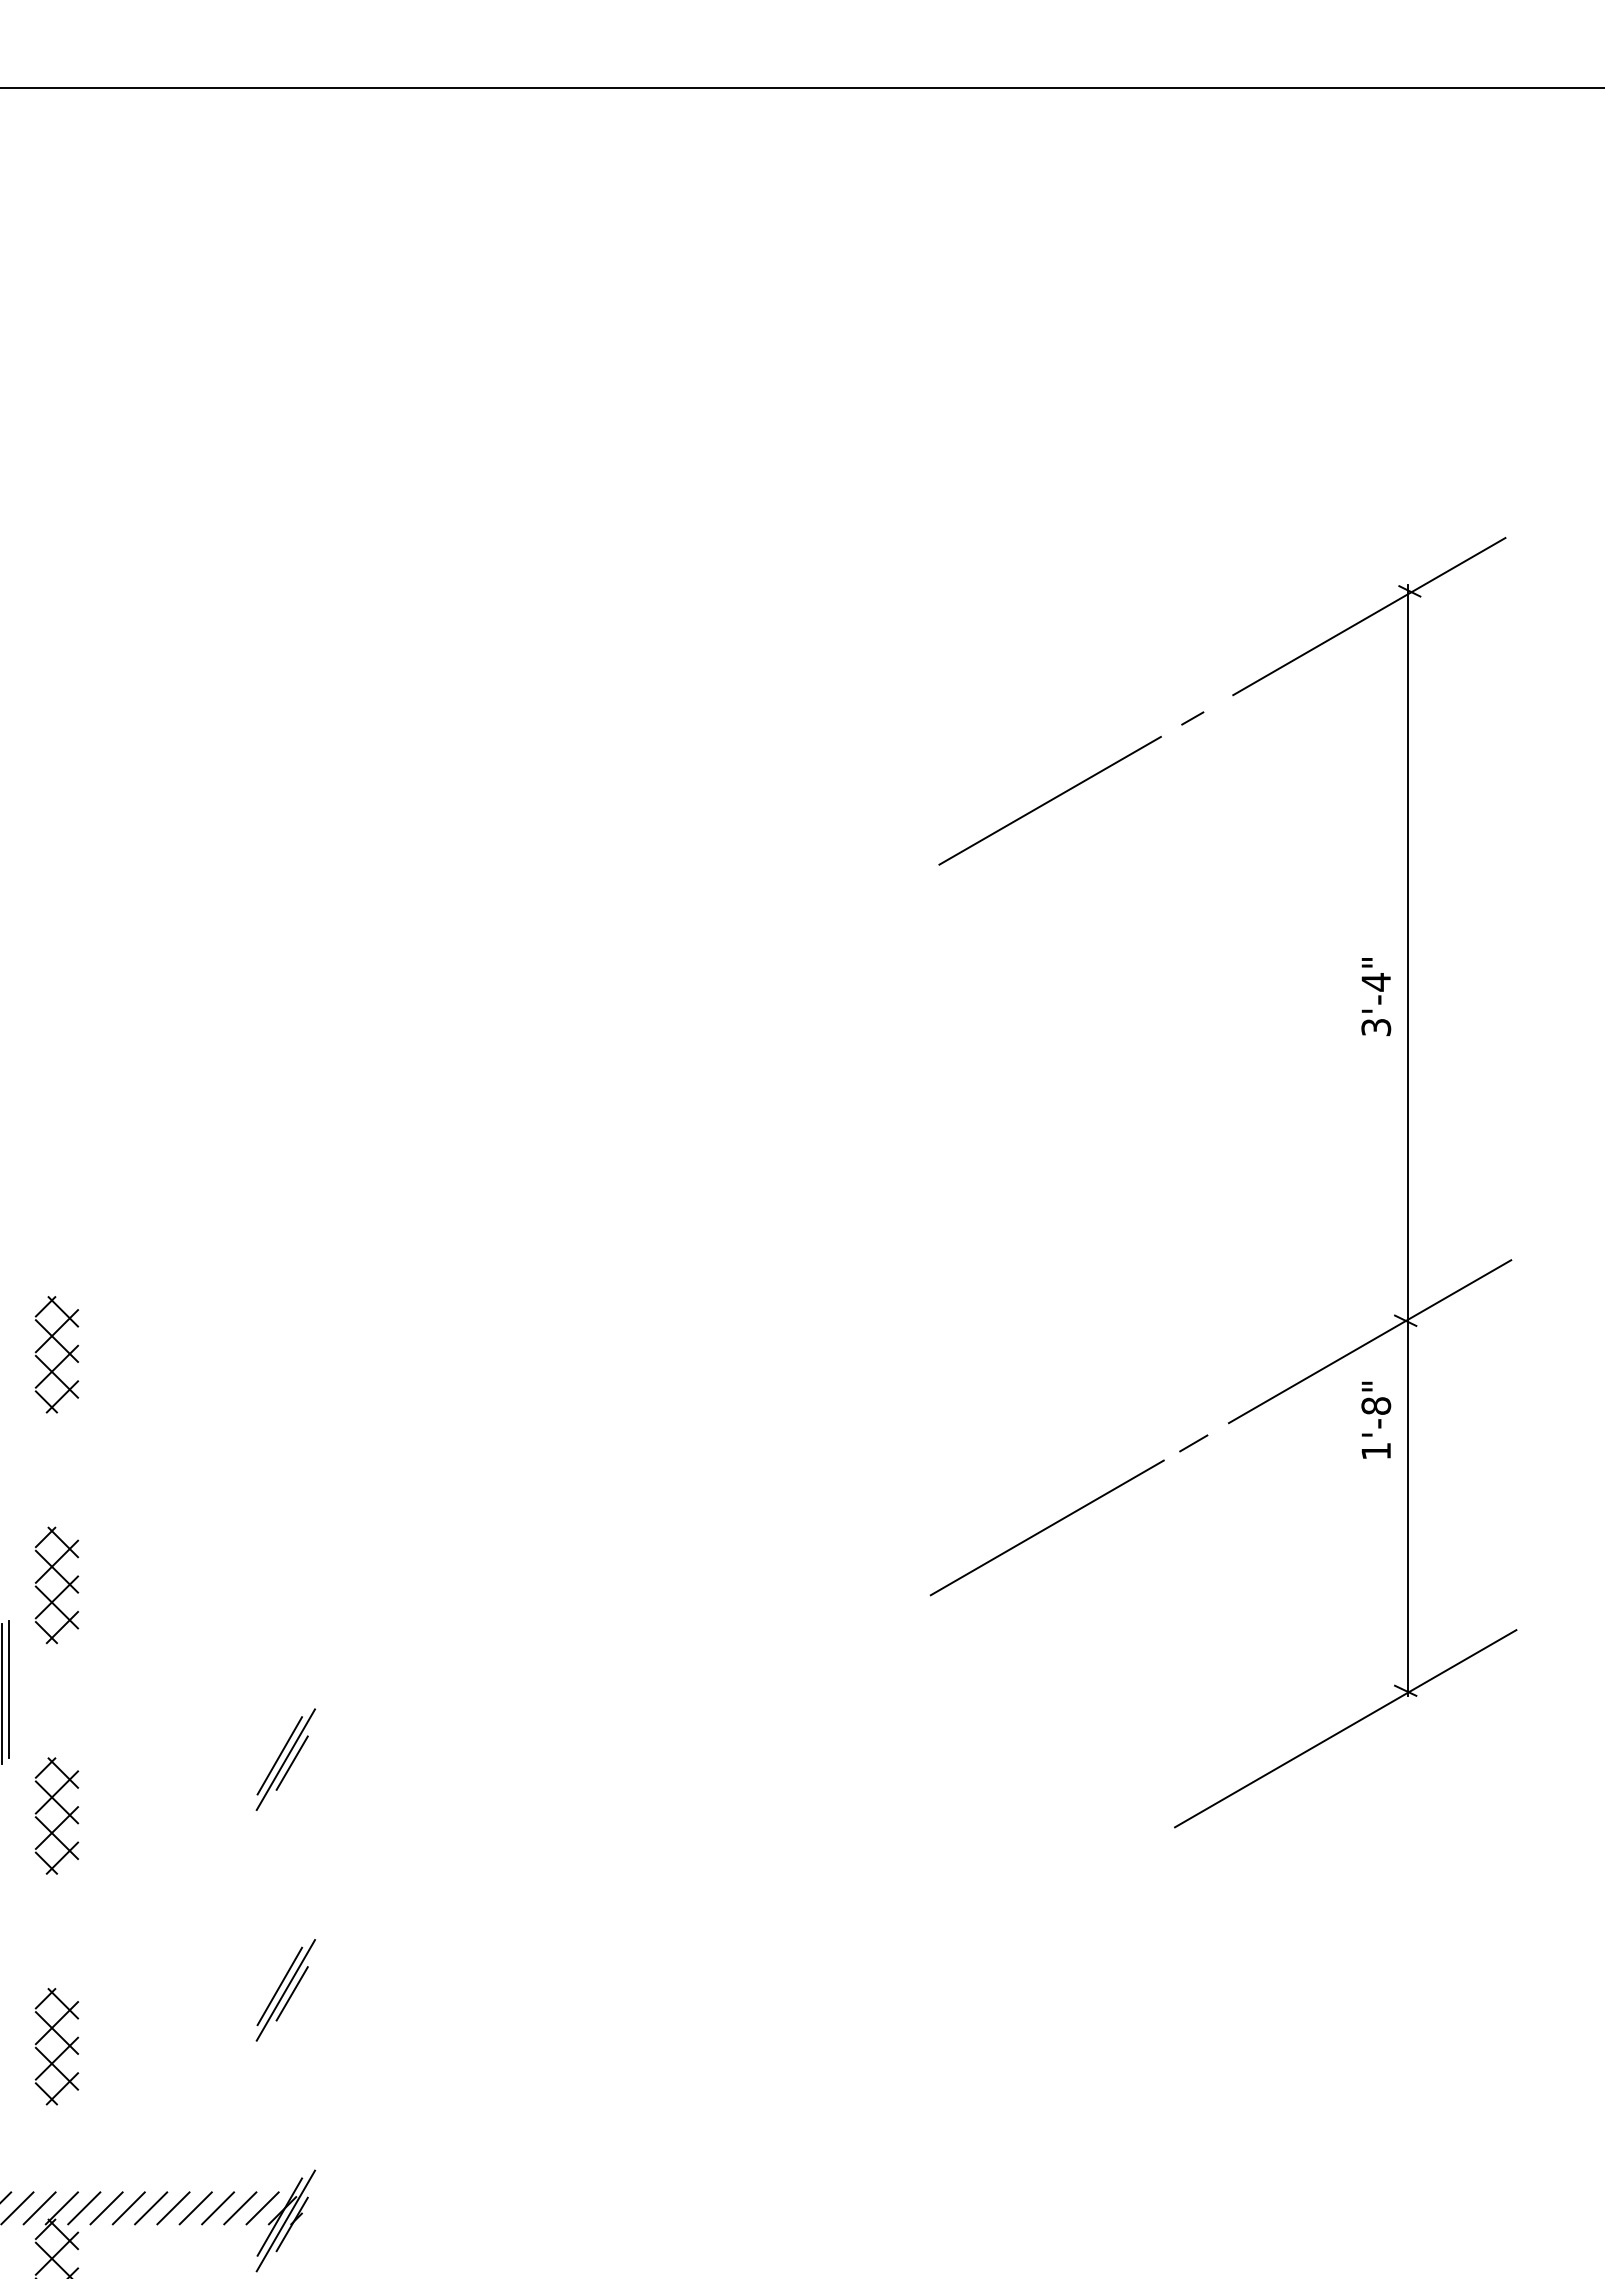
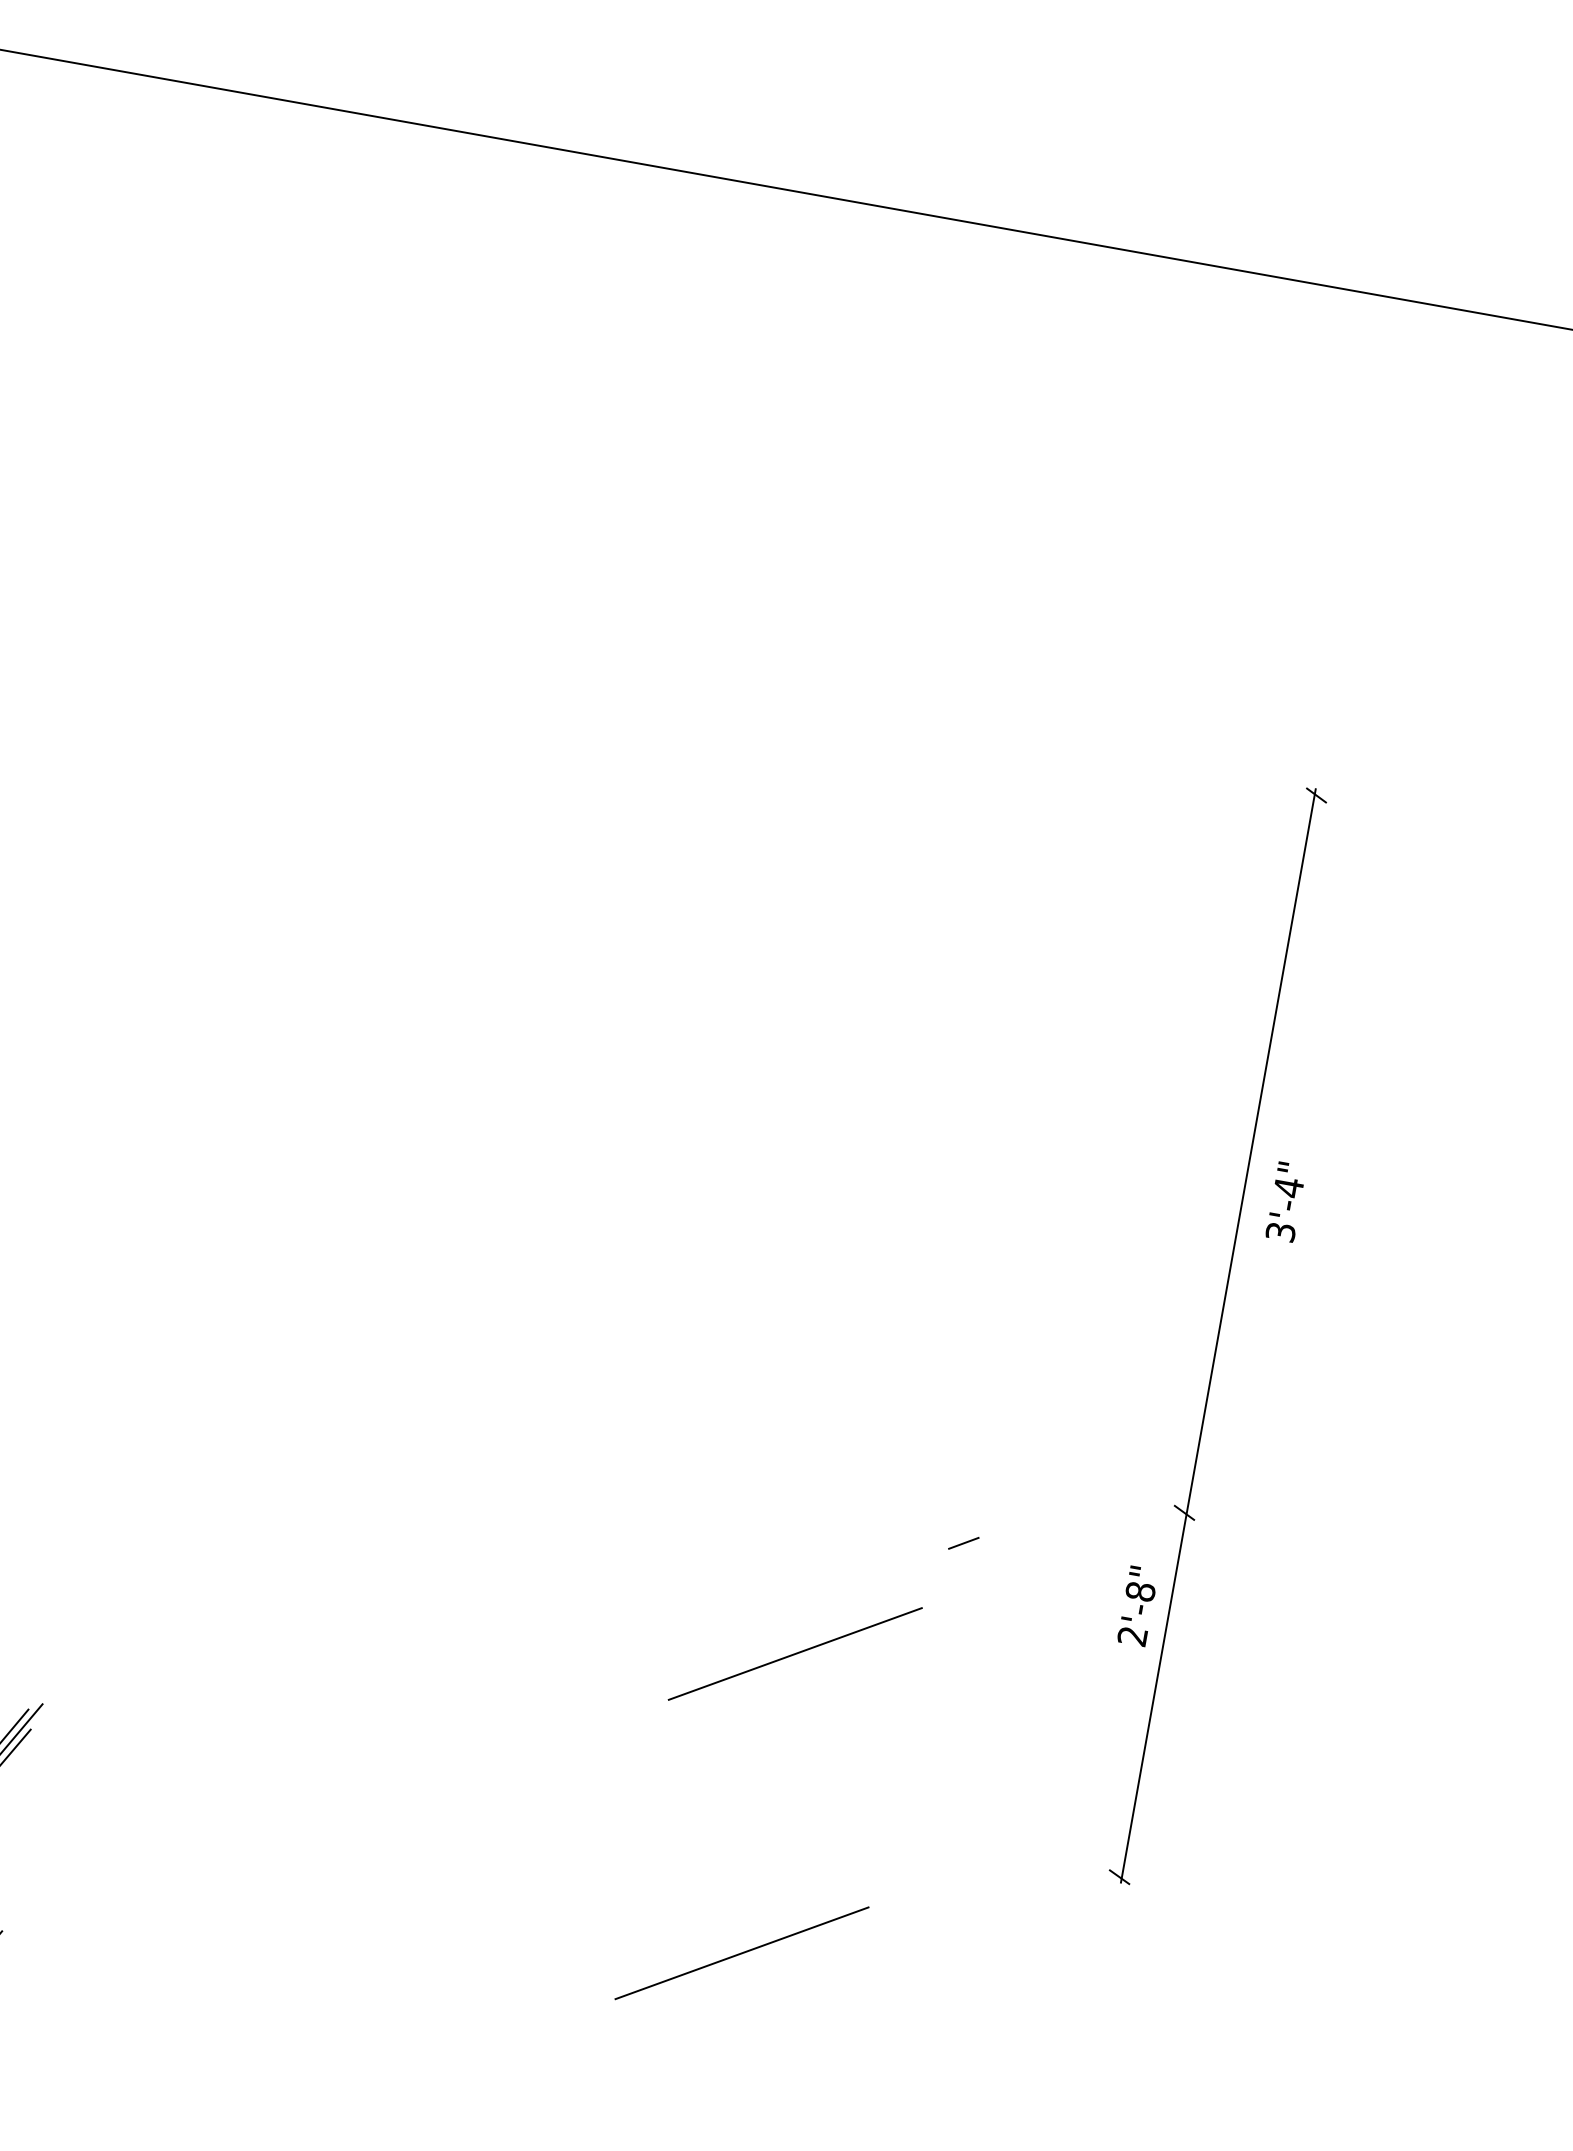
line: (1369, 616) -> (1272, 813), removed
line: (1192, 718) -> (1080, 882), removed
line: (1049, 800) -> (925, 938), removed
text: (1376, 997) -> (1286, 1202), moved
line: (1369, 1341) -> (1145, 1526), removed
line: (1193, 1443) -> (963, 1543), moved
text: (1375, 1451) -> (1131, 1636), 1'-8" -> 2'-8"
line: (1345, 1728) -> (1053, 1903), removed
line: (1046, 1831) -> (741, 1952), added

